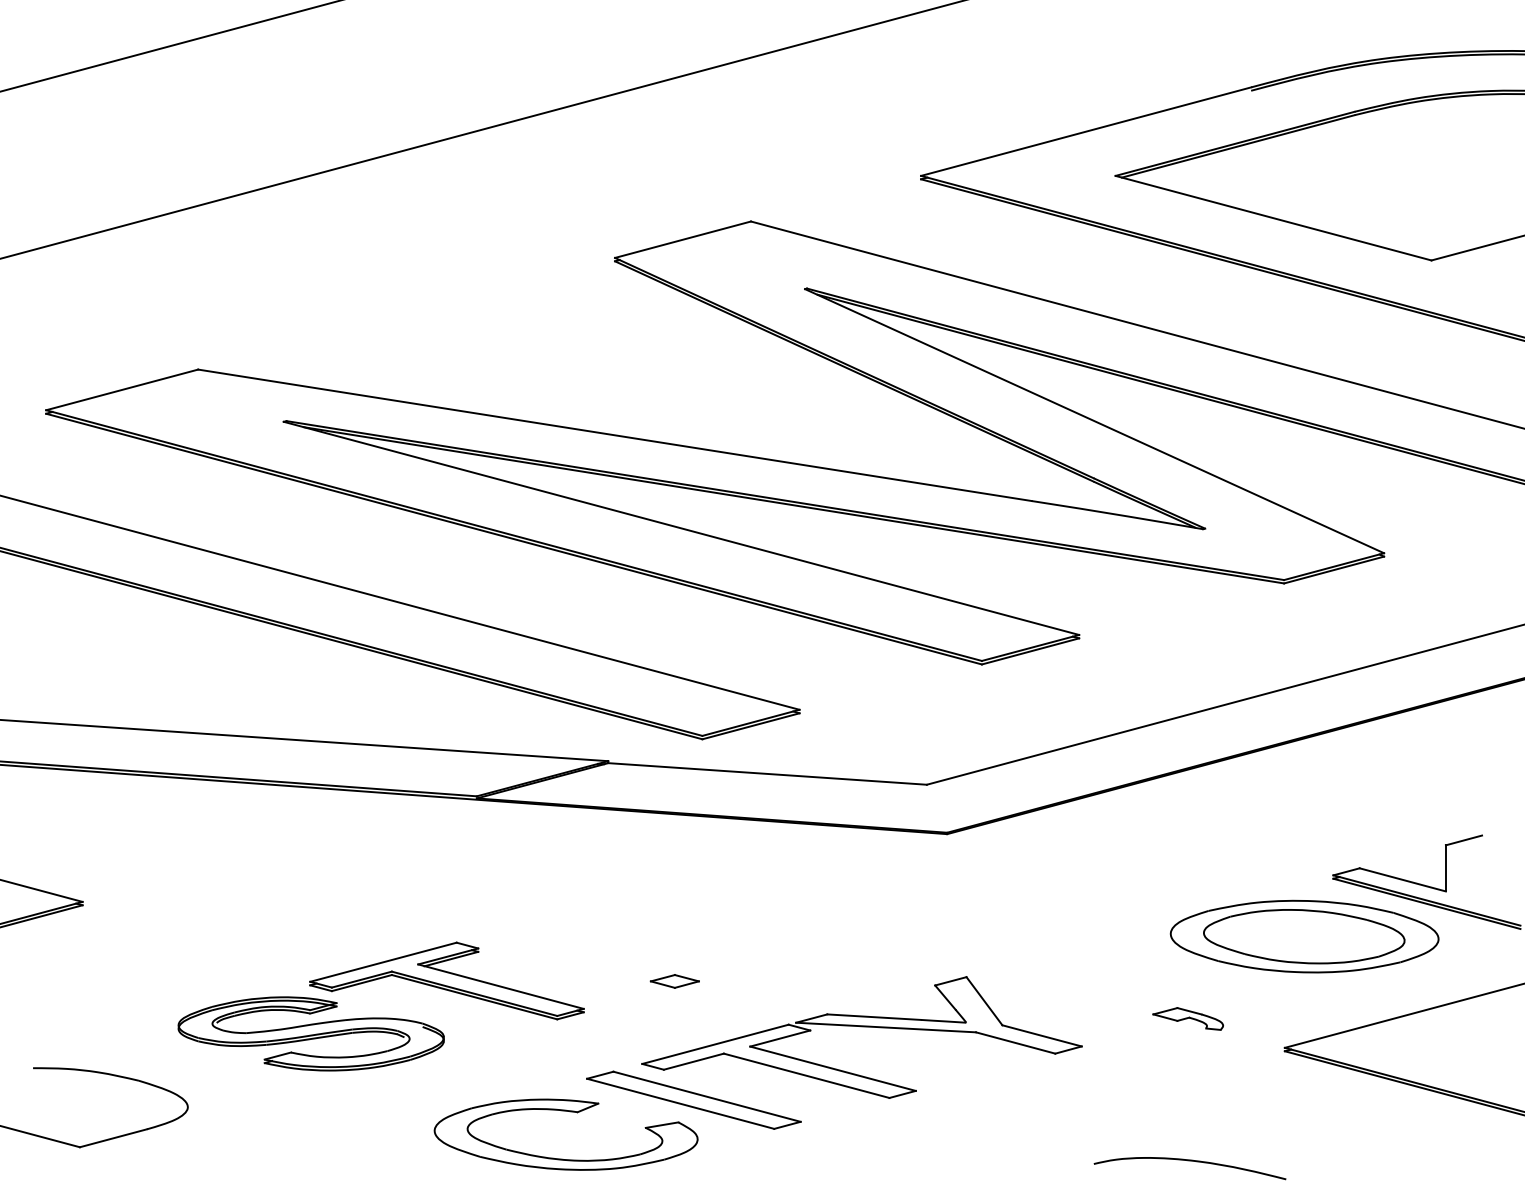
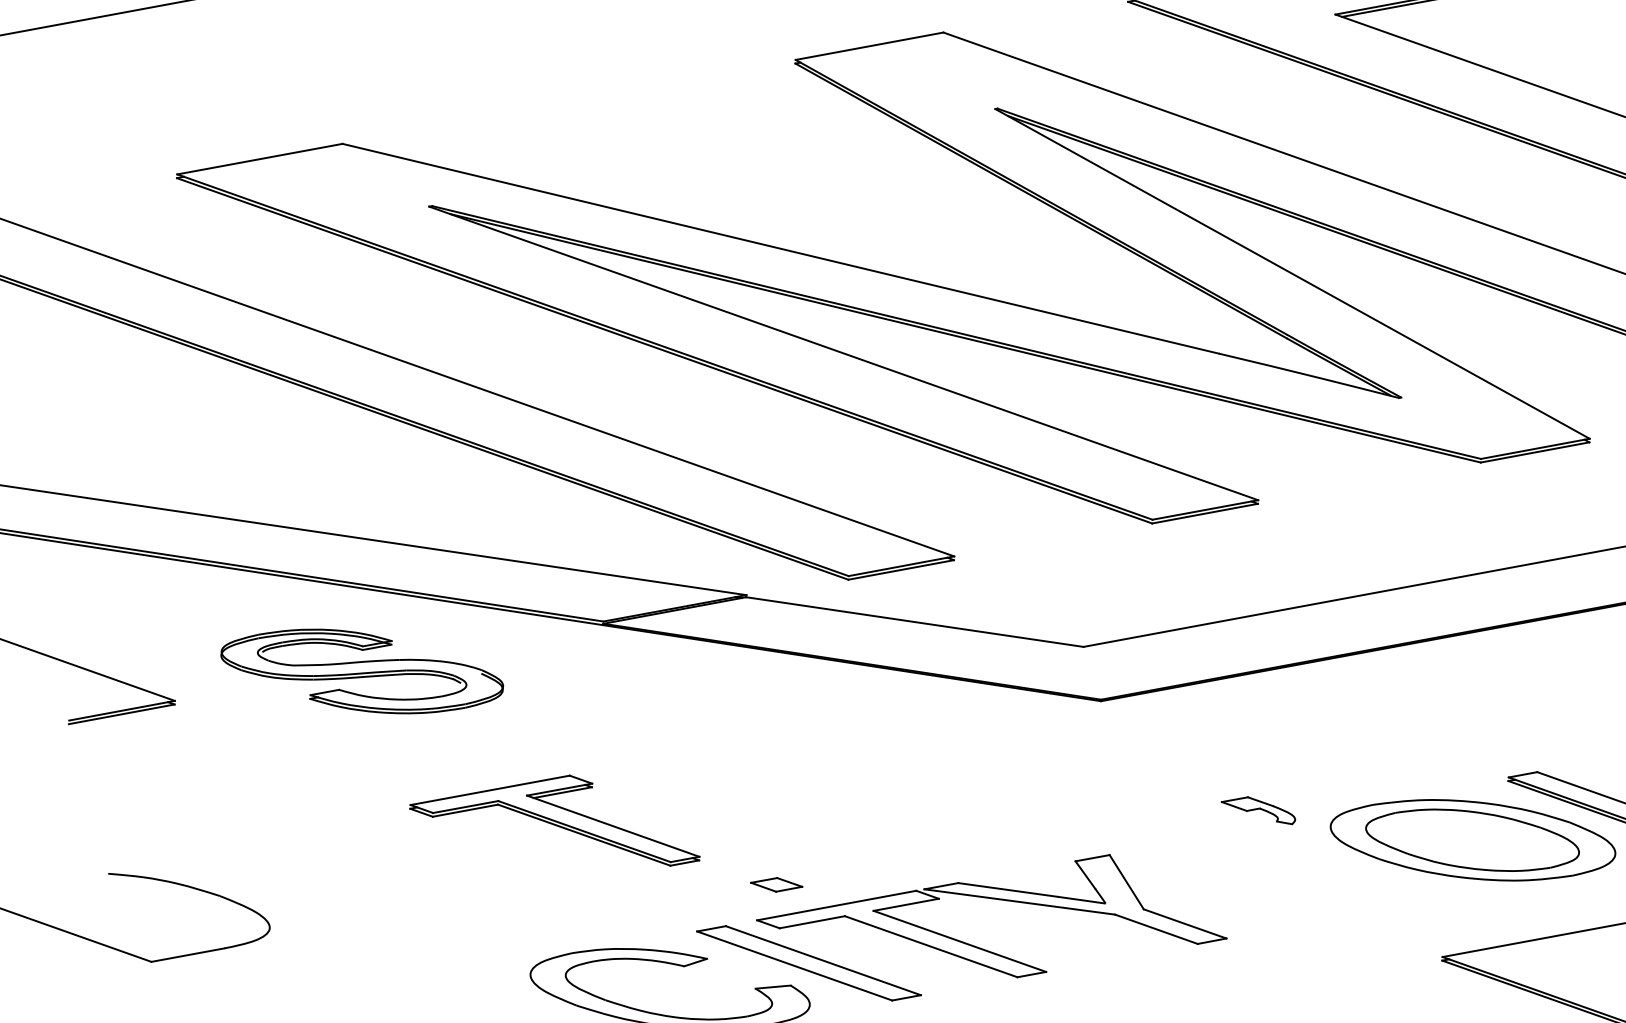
part: (674, 981) -> (776, 884), moved
part: (1187, 1018) -> (1257, 809), moved
part: (310, 1033) -> (361, 671), moved

